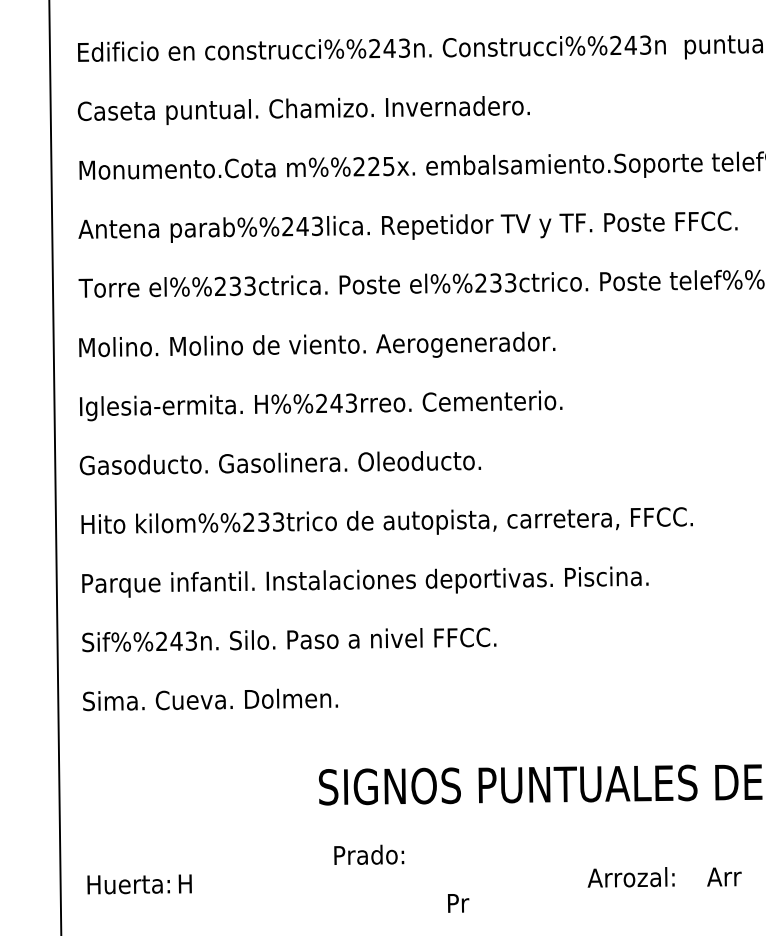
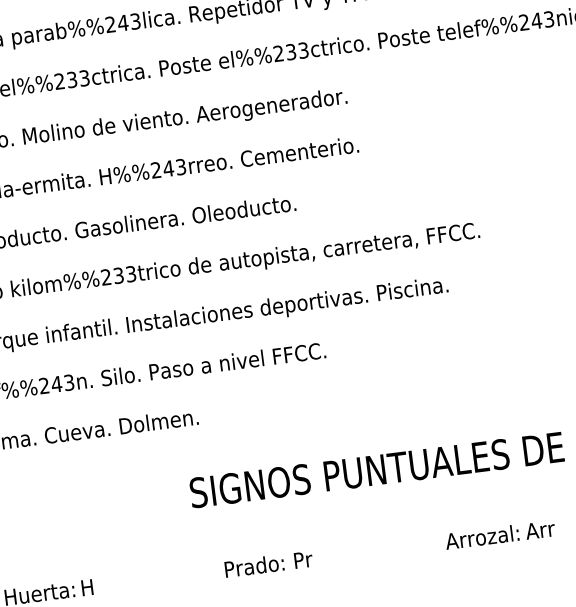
text: (369, 854) -> (254, 565), moved
text: (630, 877) -> (481, 537), moved
text: (458, 903) -> (303, 560), moved

